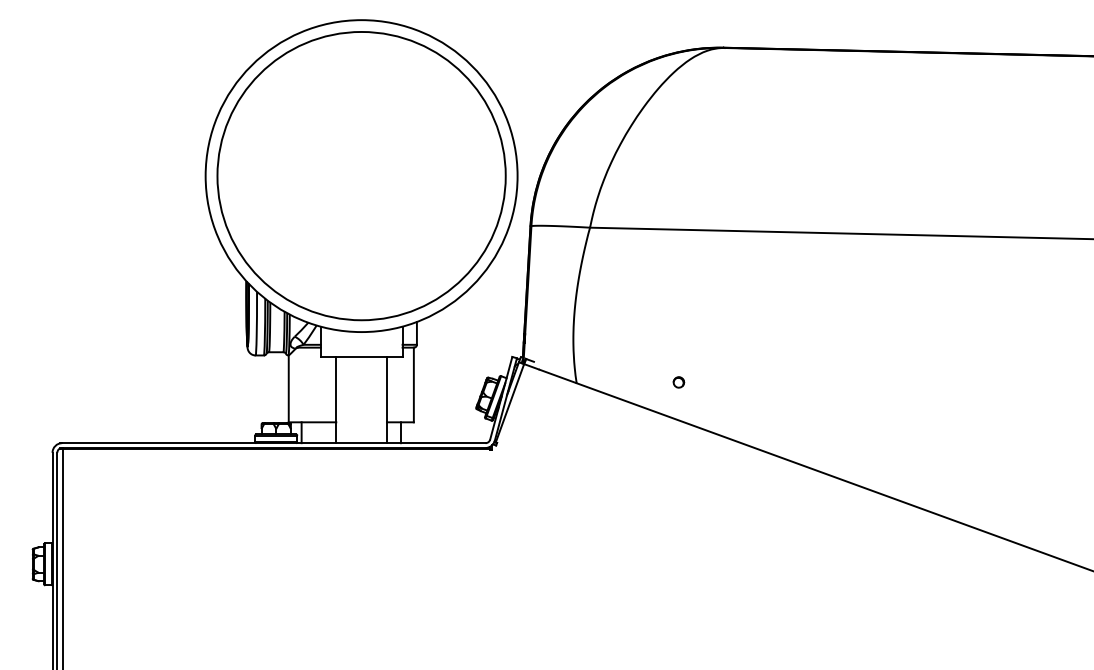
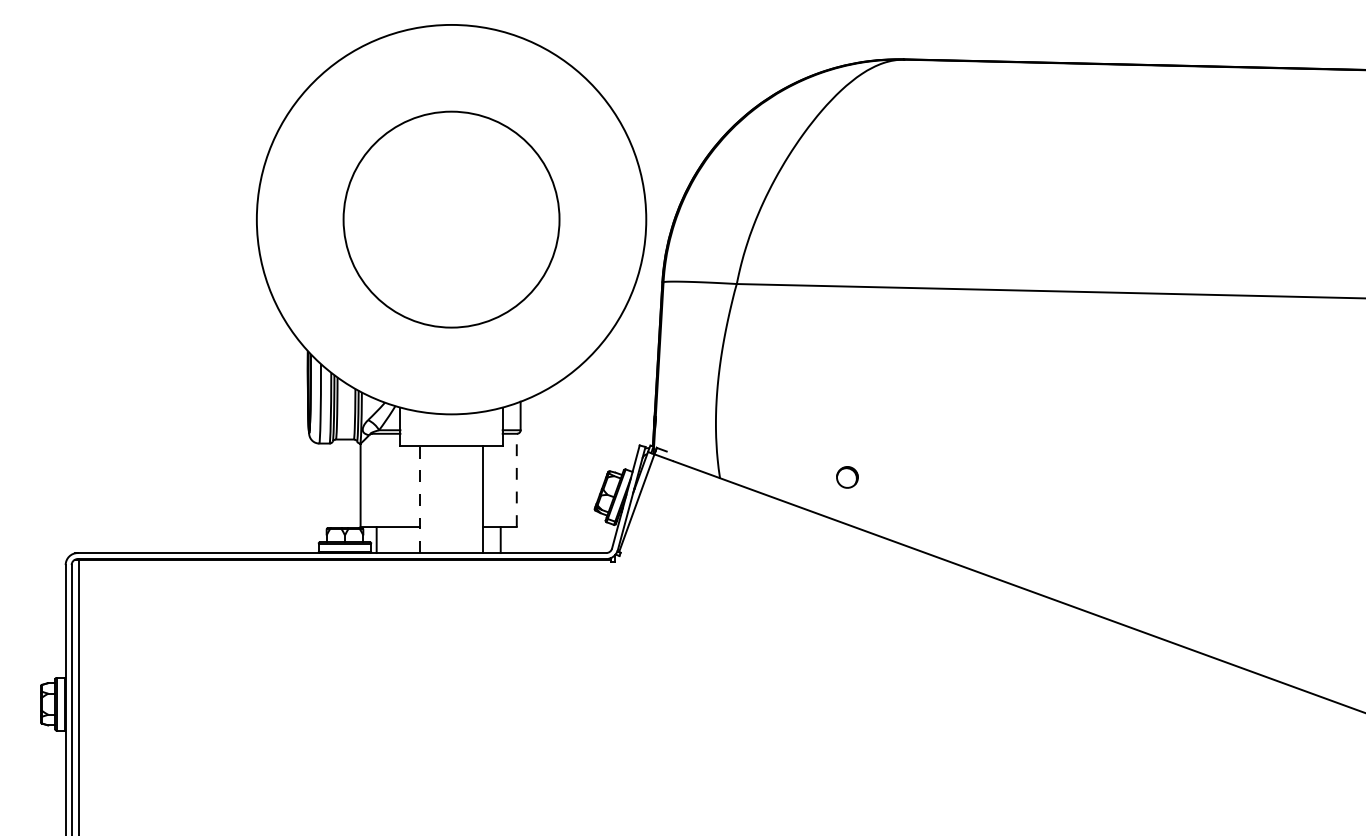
circle: (361, 176) -> (451, 219), size x0.6
part: (678, 381) -> (847, 476), size x1.6
line: (413, 385) -> (516, 480), solid -> dashed
line: (335, 400) -> (419, 499), solid -> dashed

